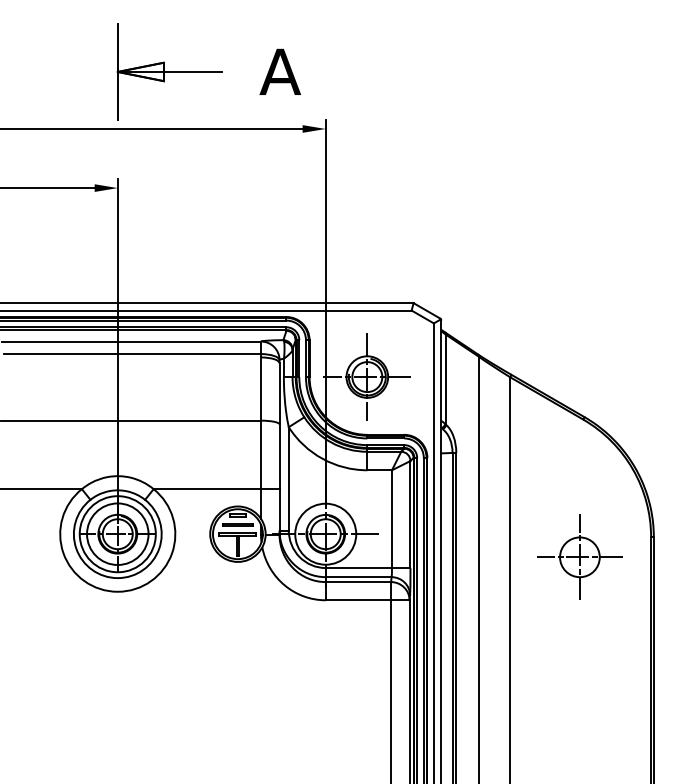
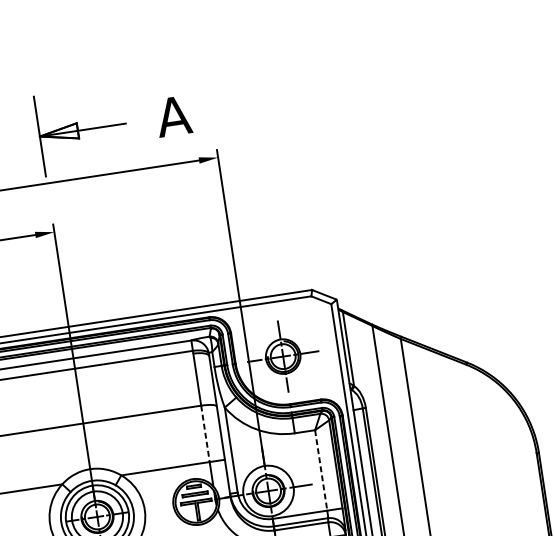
line: (261, 455) -> (205, 434), solid -> dashed
line: (391, 519) -> (320, 470), solid -> dashed
part: (579, 556) -> (480, 477), removed

